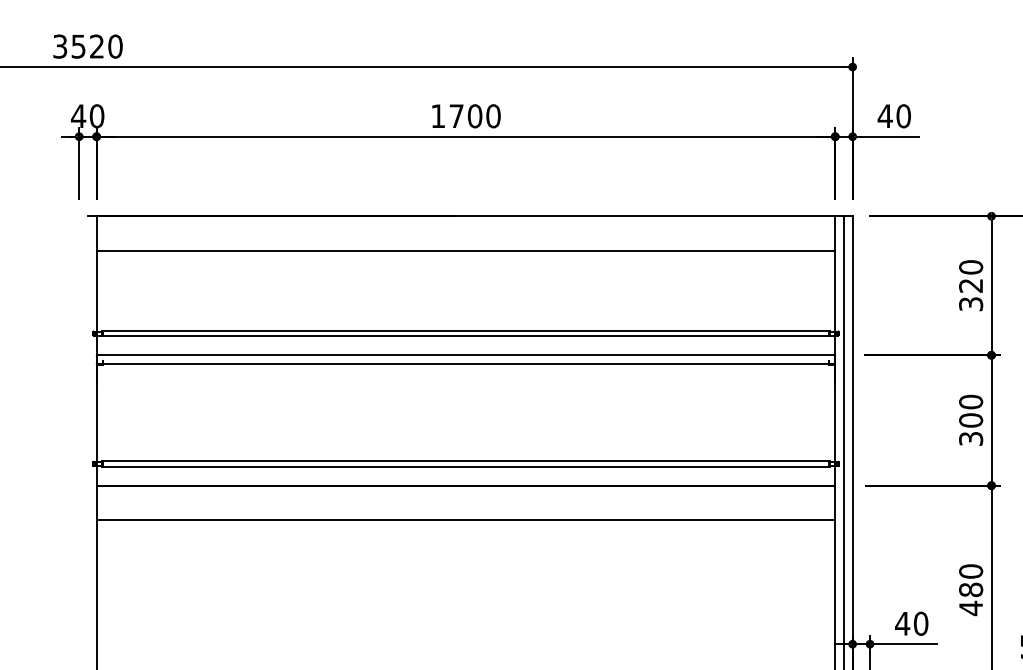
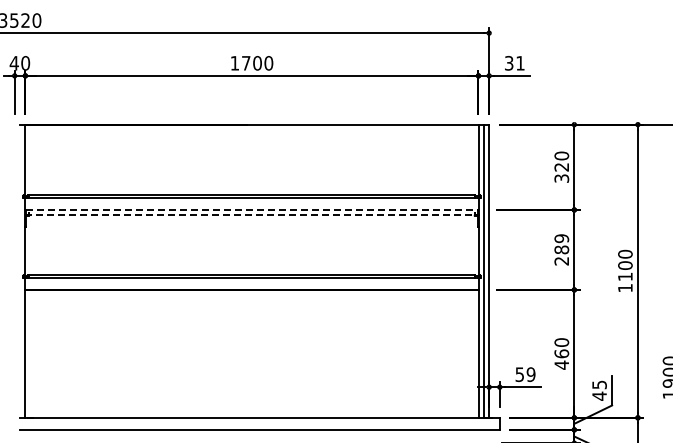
text: (893, 114) -> (514, 62), 40 -> 31
line: (465, 250) -> (251, 145), removed
line: (466, 354) -> (252, 209), solid -> dashed
line: (465, 364) -> (251, 215), solid -> dashed
text: (970, 419) -> (561, 249), 300 -> 289
line: (465, 520) -> (251, 311), removed
text: (970, 589) -> (561, 353), 480 -> 460
text: (911, 623) -> (525, 374), 40 -> 59

